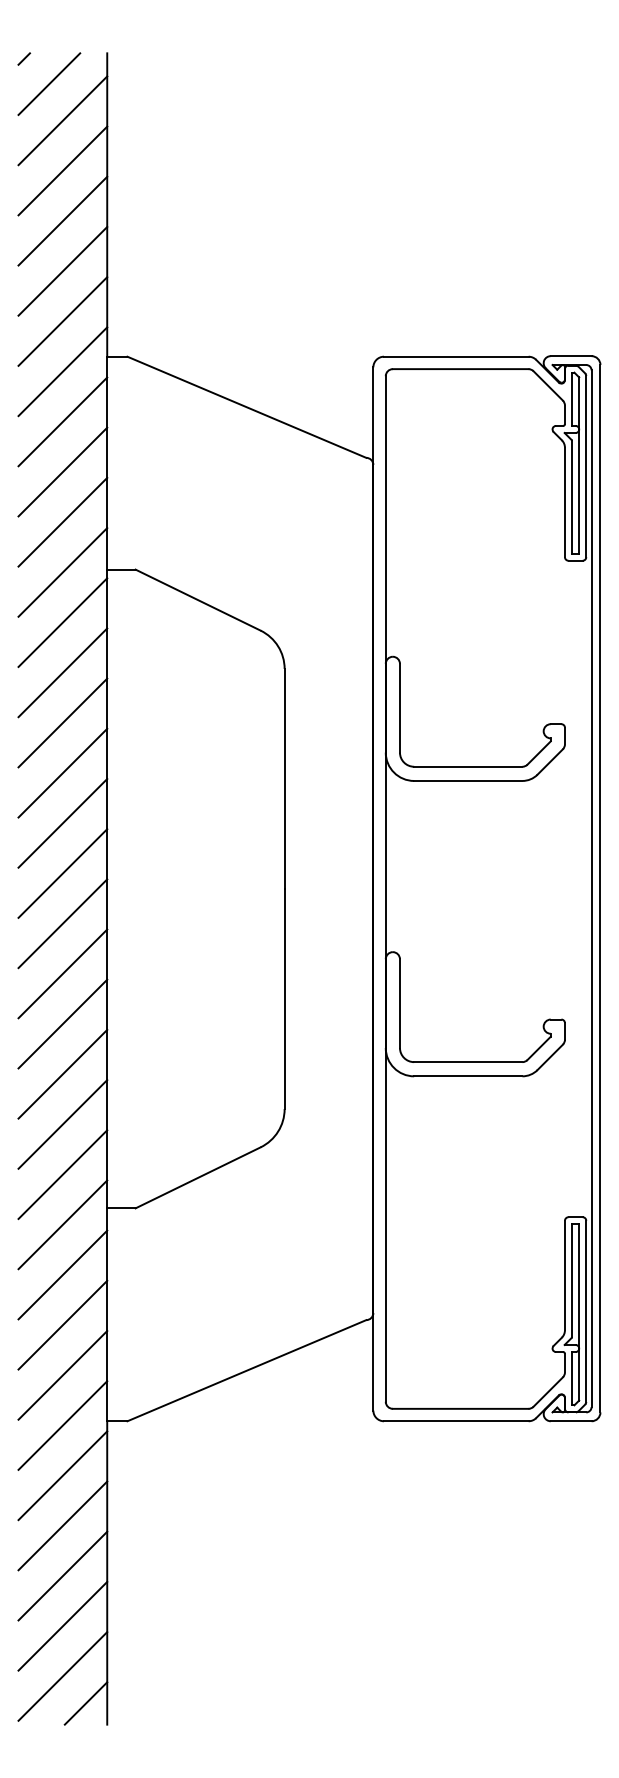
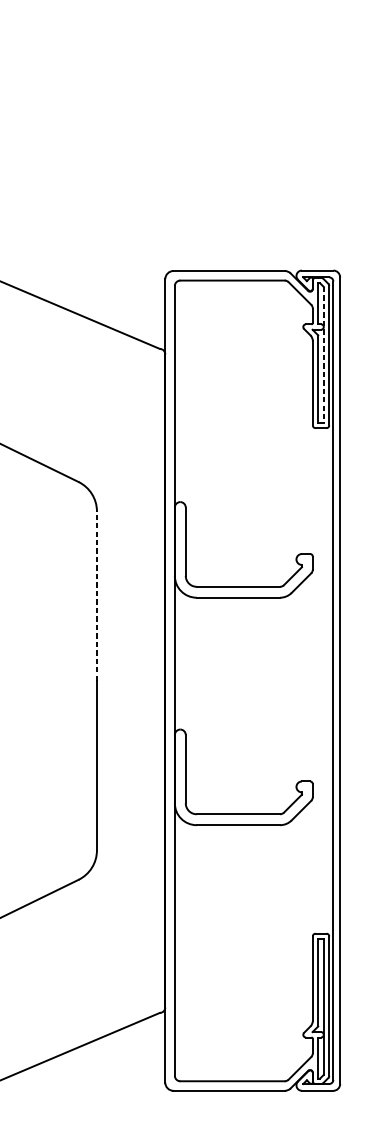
line: (579, 466) -> (324, 355), solid -> dashed
line: (284, 778) -> (96, 595), solid -> dashed

